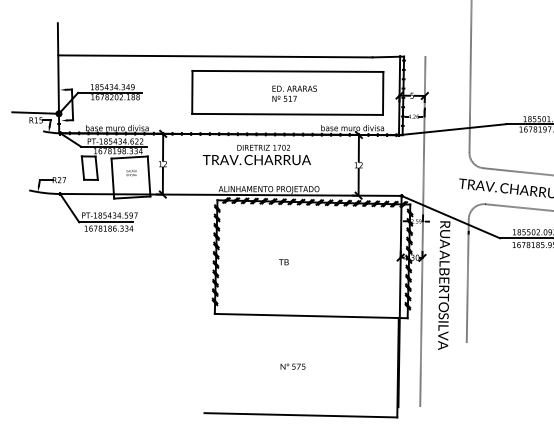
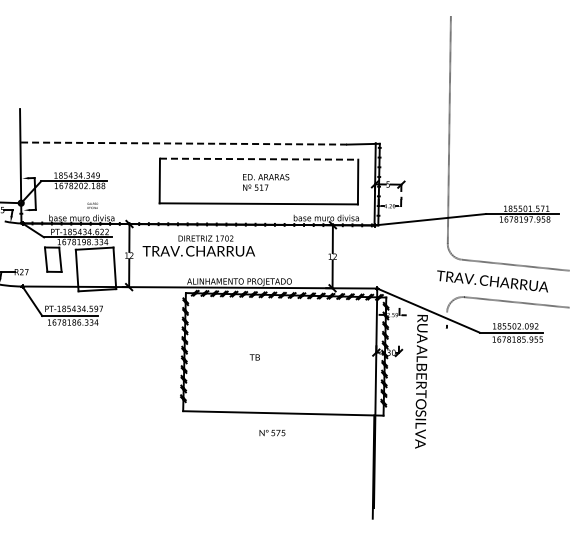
line: (215, 56) -> (183, 143), solid -> dashed
line: (288, 71) -> (259, 159), solid -> dashed
text: (256, 154) -> (198, 245), moved
text: (131, 172) -> (92, 205), moved
line: (423, 231) -> (399, 325), removed
line: (467, 280) -> (445, 376), removed
text: (293, 366) -> (272, 432), moved
line: (300, 415) -> (272, 516), removed

